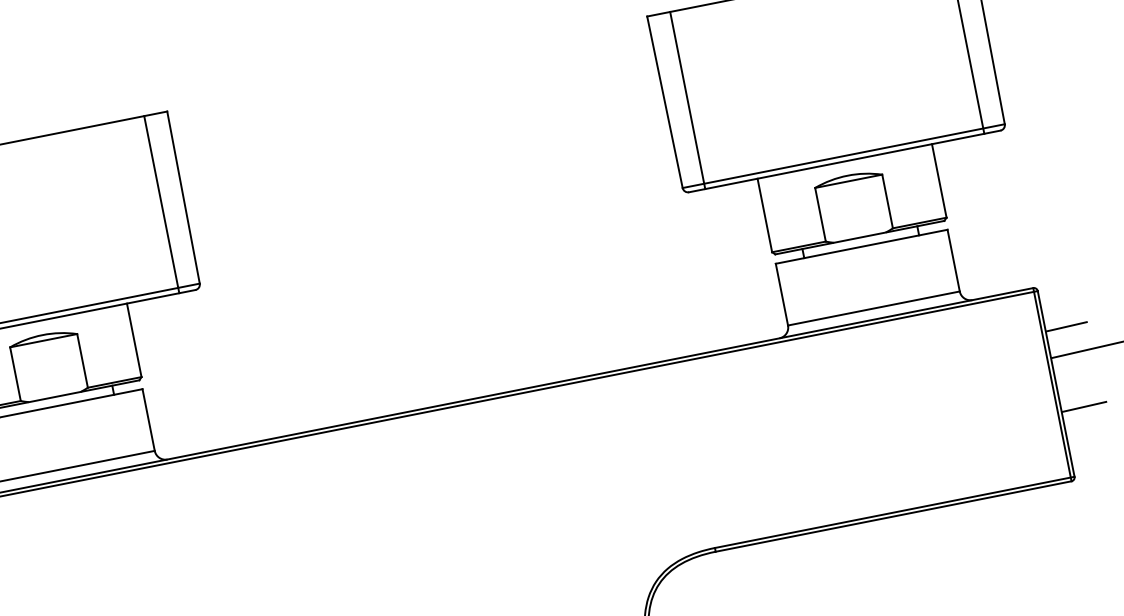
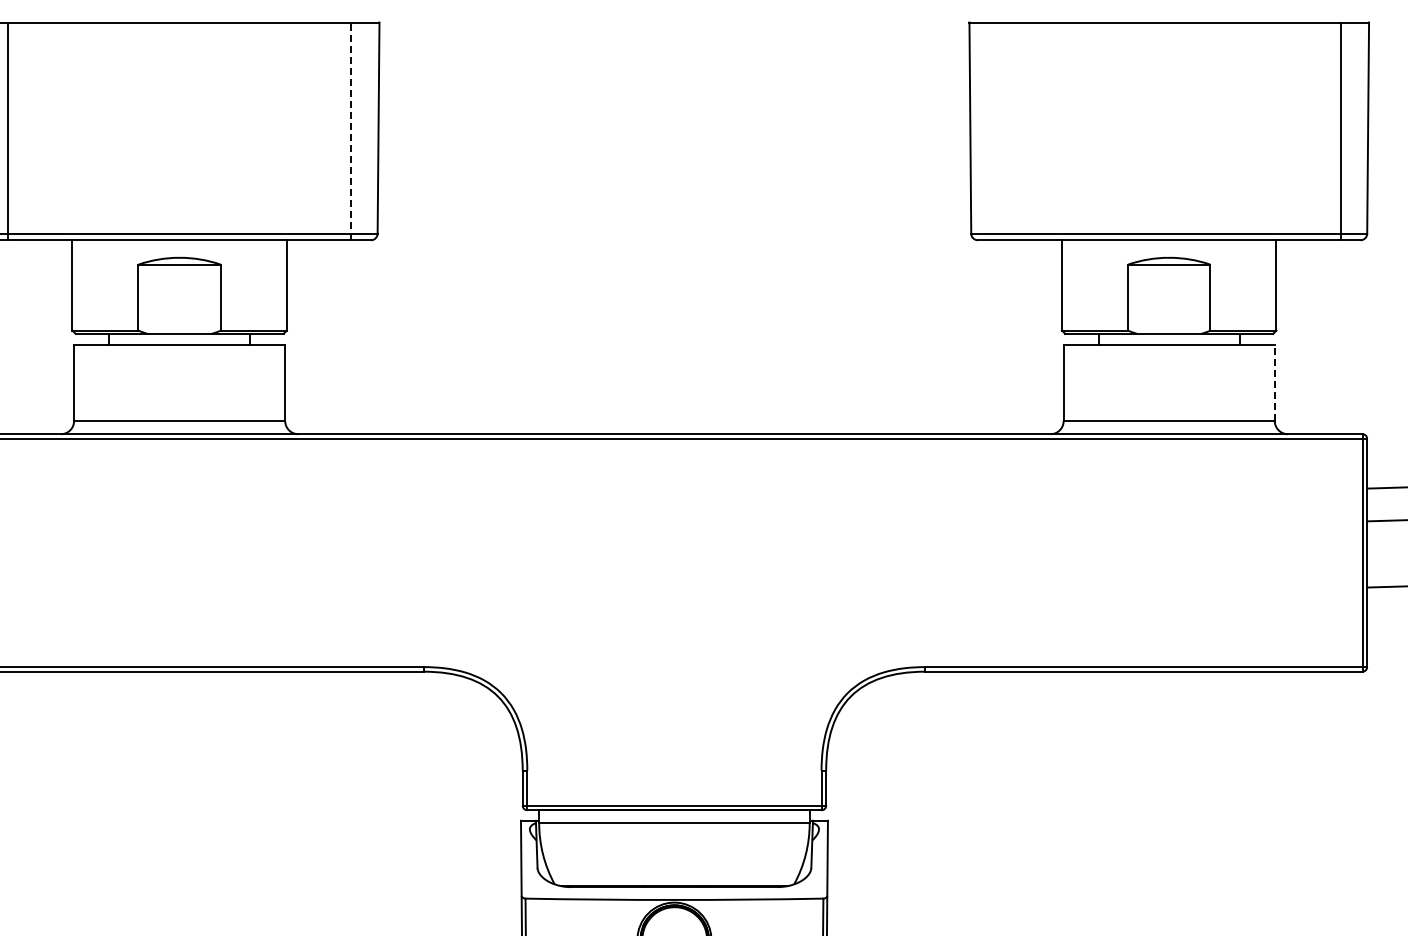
line: (687, 100) -> (997, 131), removed
line: (162, 204) -> (351, 131), solid -> dashed
line: (953, 261) -> (1274, 383), solid -> dashed

